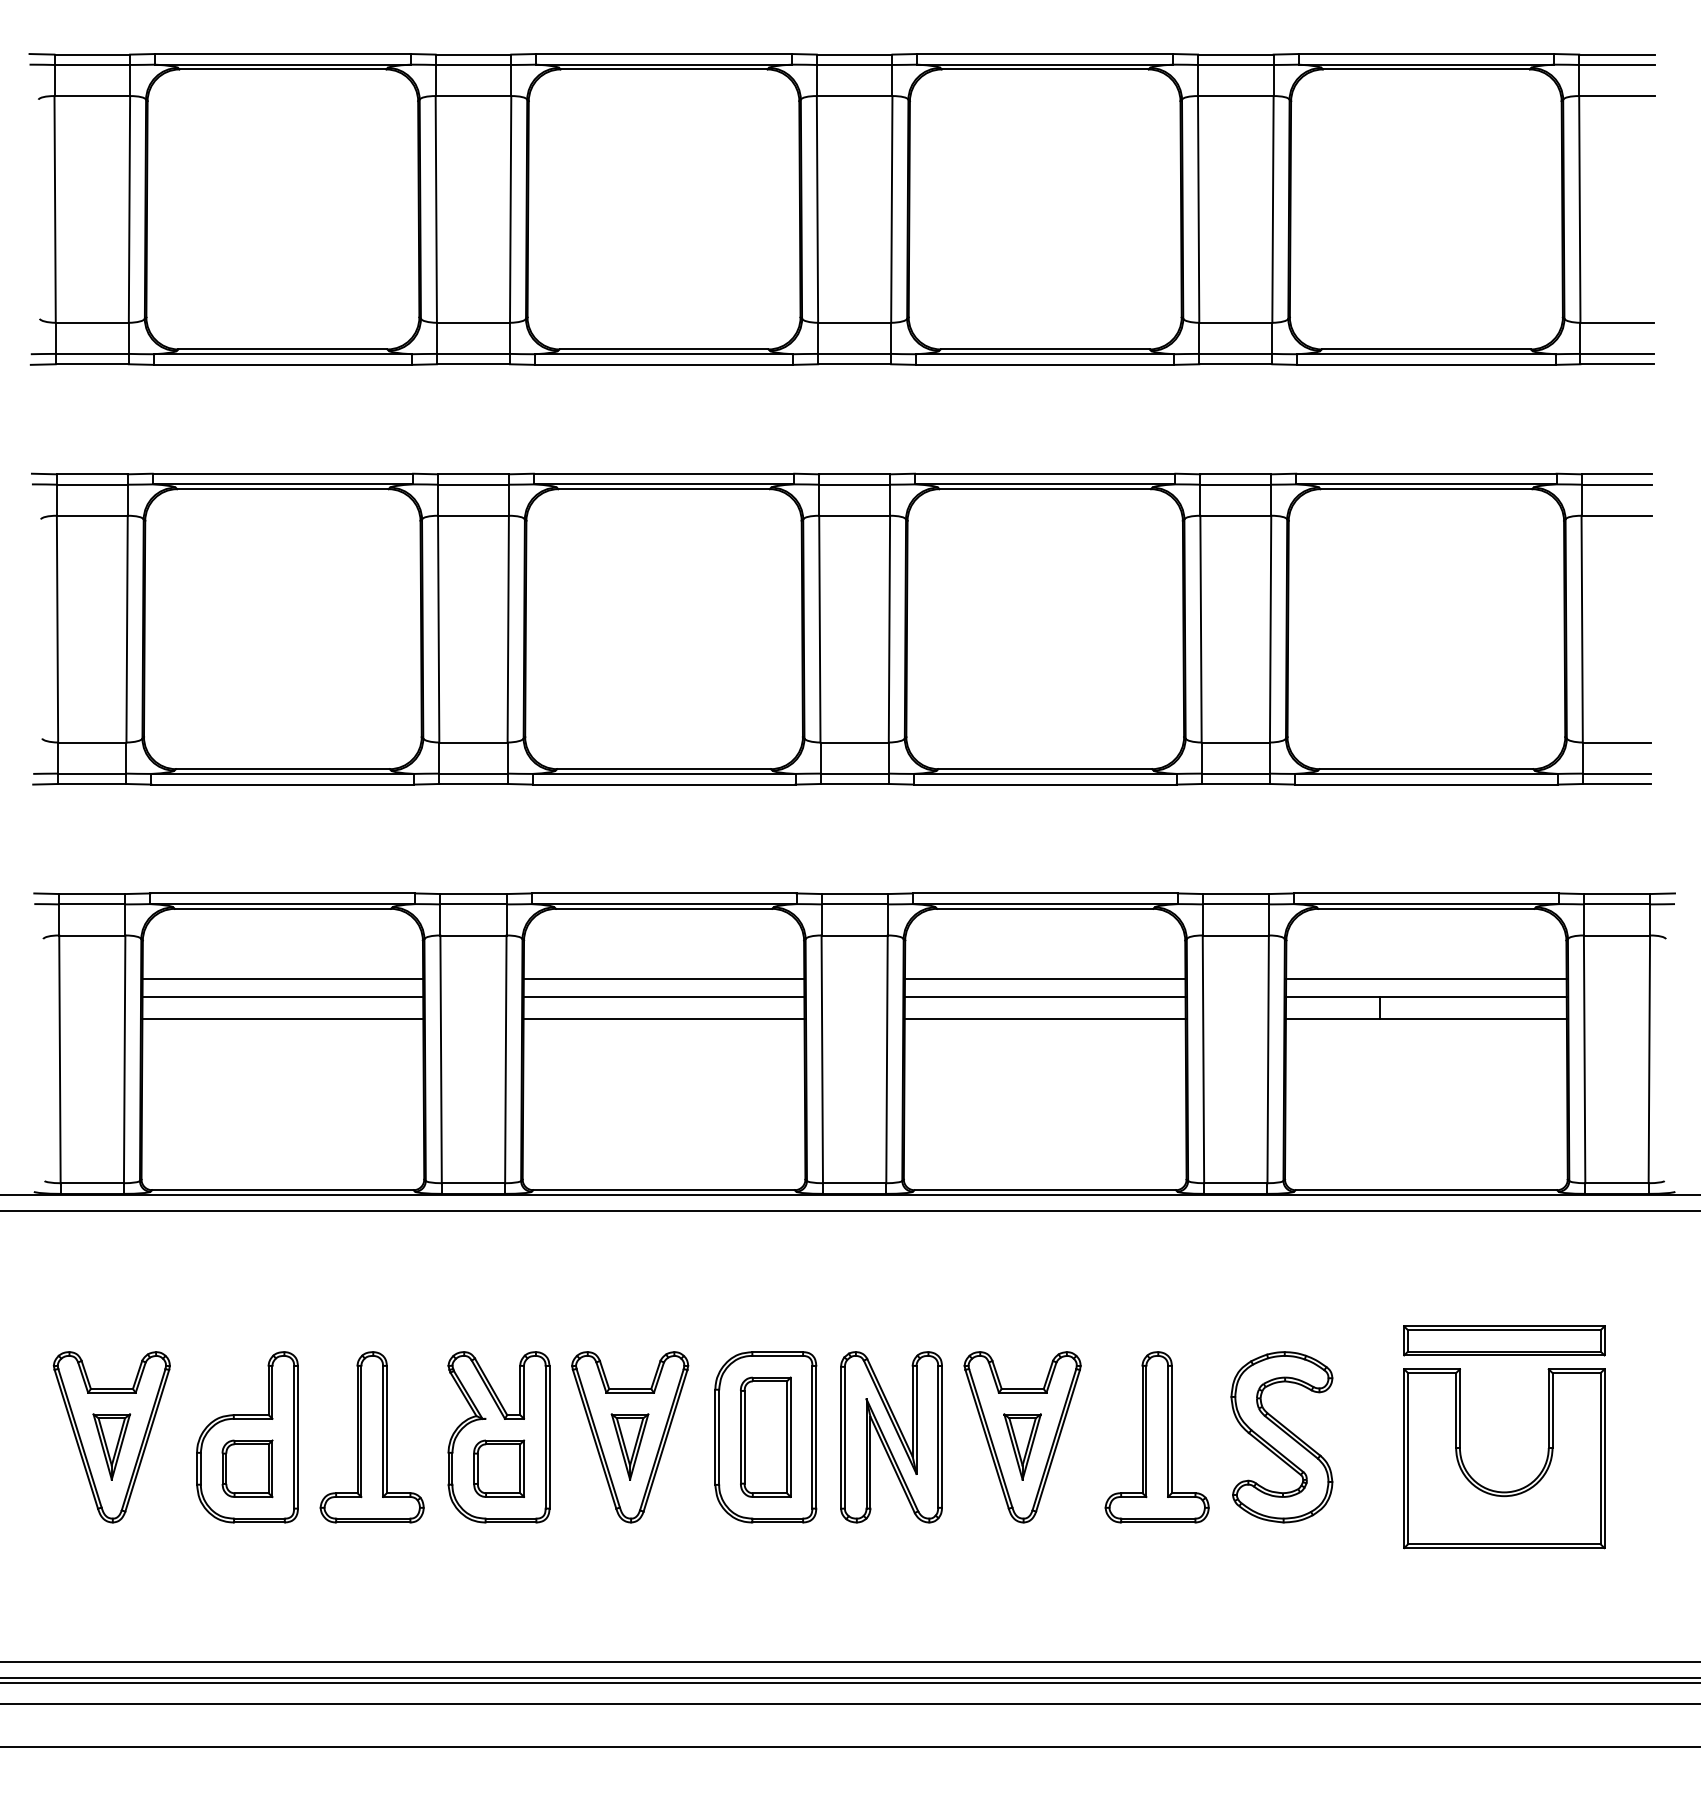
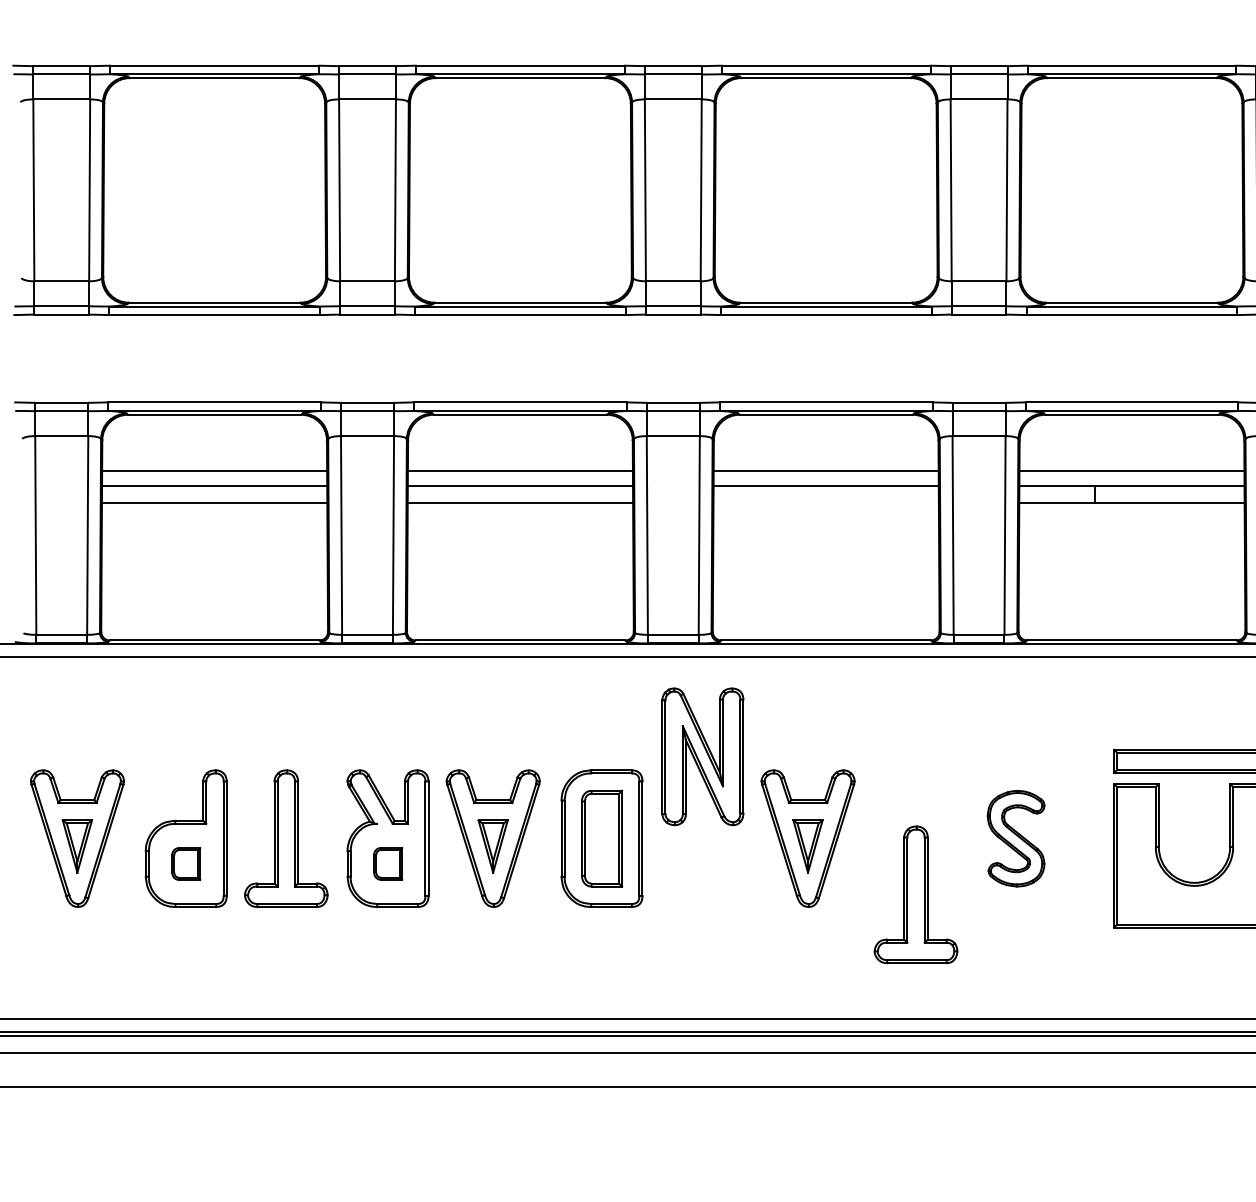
line: (1044, 1018) -> (825, 502), removed
part: (891, 1437) -> (702, 757), moved
part: (1156, 1437) -> (915, 894), moved
part: (1281, 1437) -> (1015, 838), size x0.7
part: (247, 1468) -> (186, 863), size x0.7
part: (499, 1468) -> (388, 863), size x0.7

